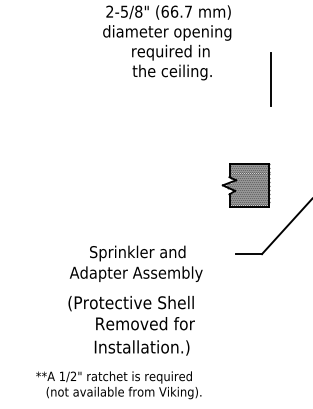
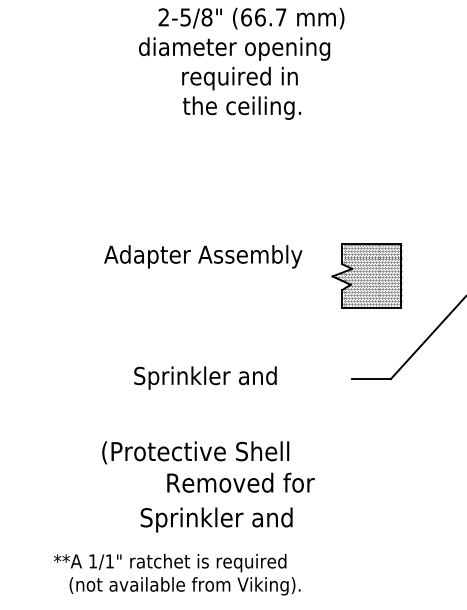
text: (167, 52) -> (234, 78), moved
line: (270, 78) -> (403, 117), removed
text: (135, 273) -> (202, 255), moved
text: (145, 323) -> (240, 482), moved
text: (145, 348) -> (217, 519), Installation.) -> Sprinkler and
text: (72, 375) -> (108, 560), 1/2" -> 1/1"

